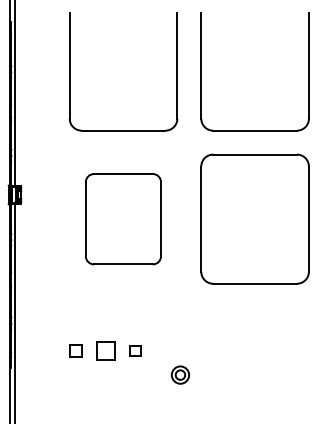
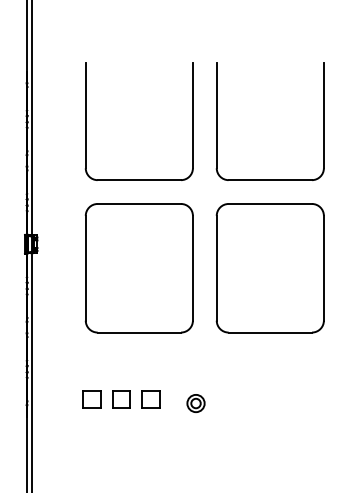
part: (122, 219) -> (138, 268), size x1.43
part: (75, 350) -> (91, 399), size x1.43
part: (134, 350) -> (150, 399), size x1.67
part: (179, 375) -> (195, 403), moved

